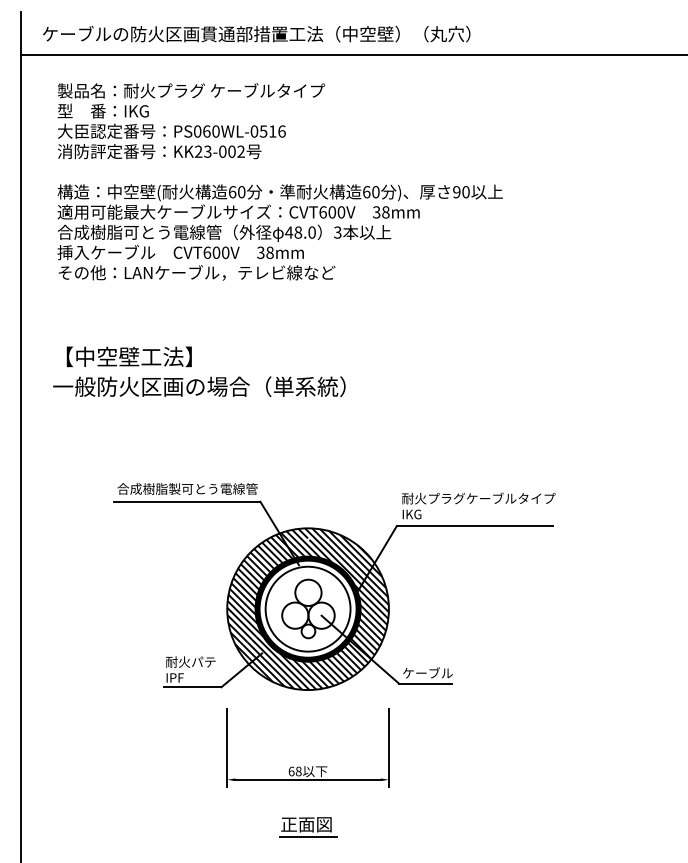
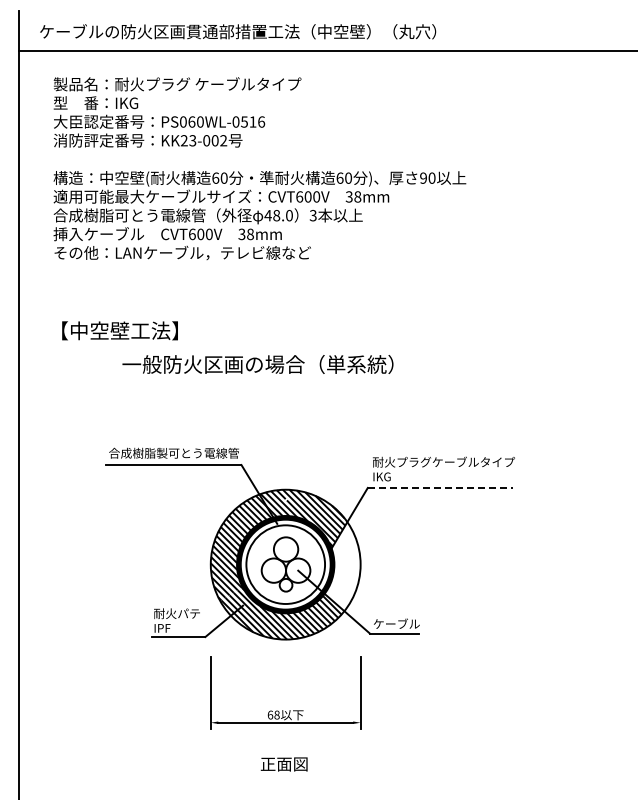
text: (198, 386) -> (257, 364), moved
line: (475, 525) -> (440, 487), solid -> dashed
hatch: (369, 613) -> (342, 568), removed
line: (307, 836) -> (285, 775), removed

